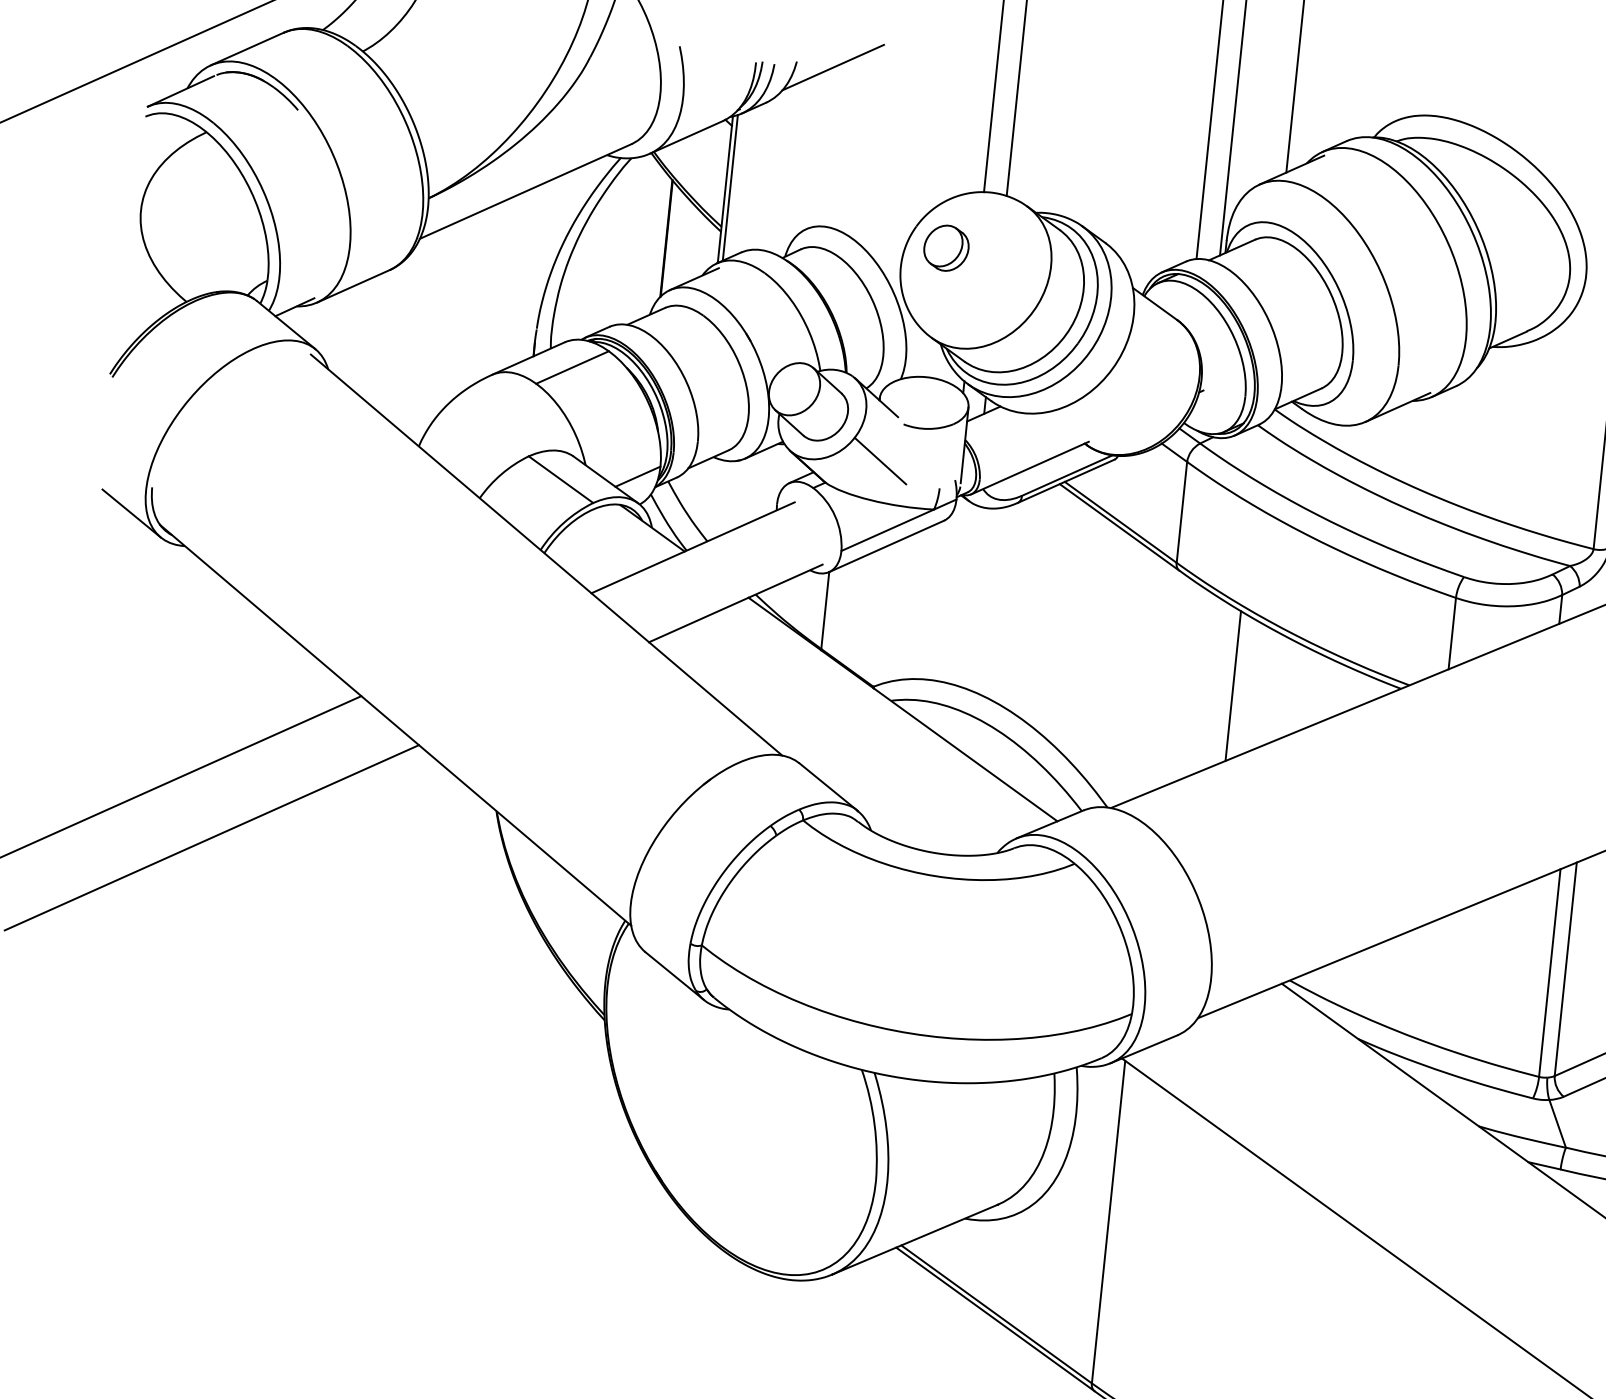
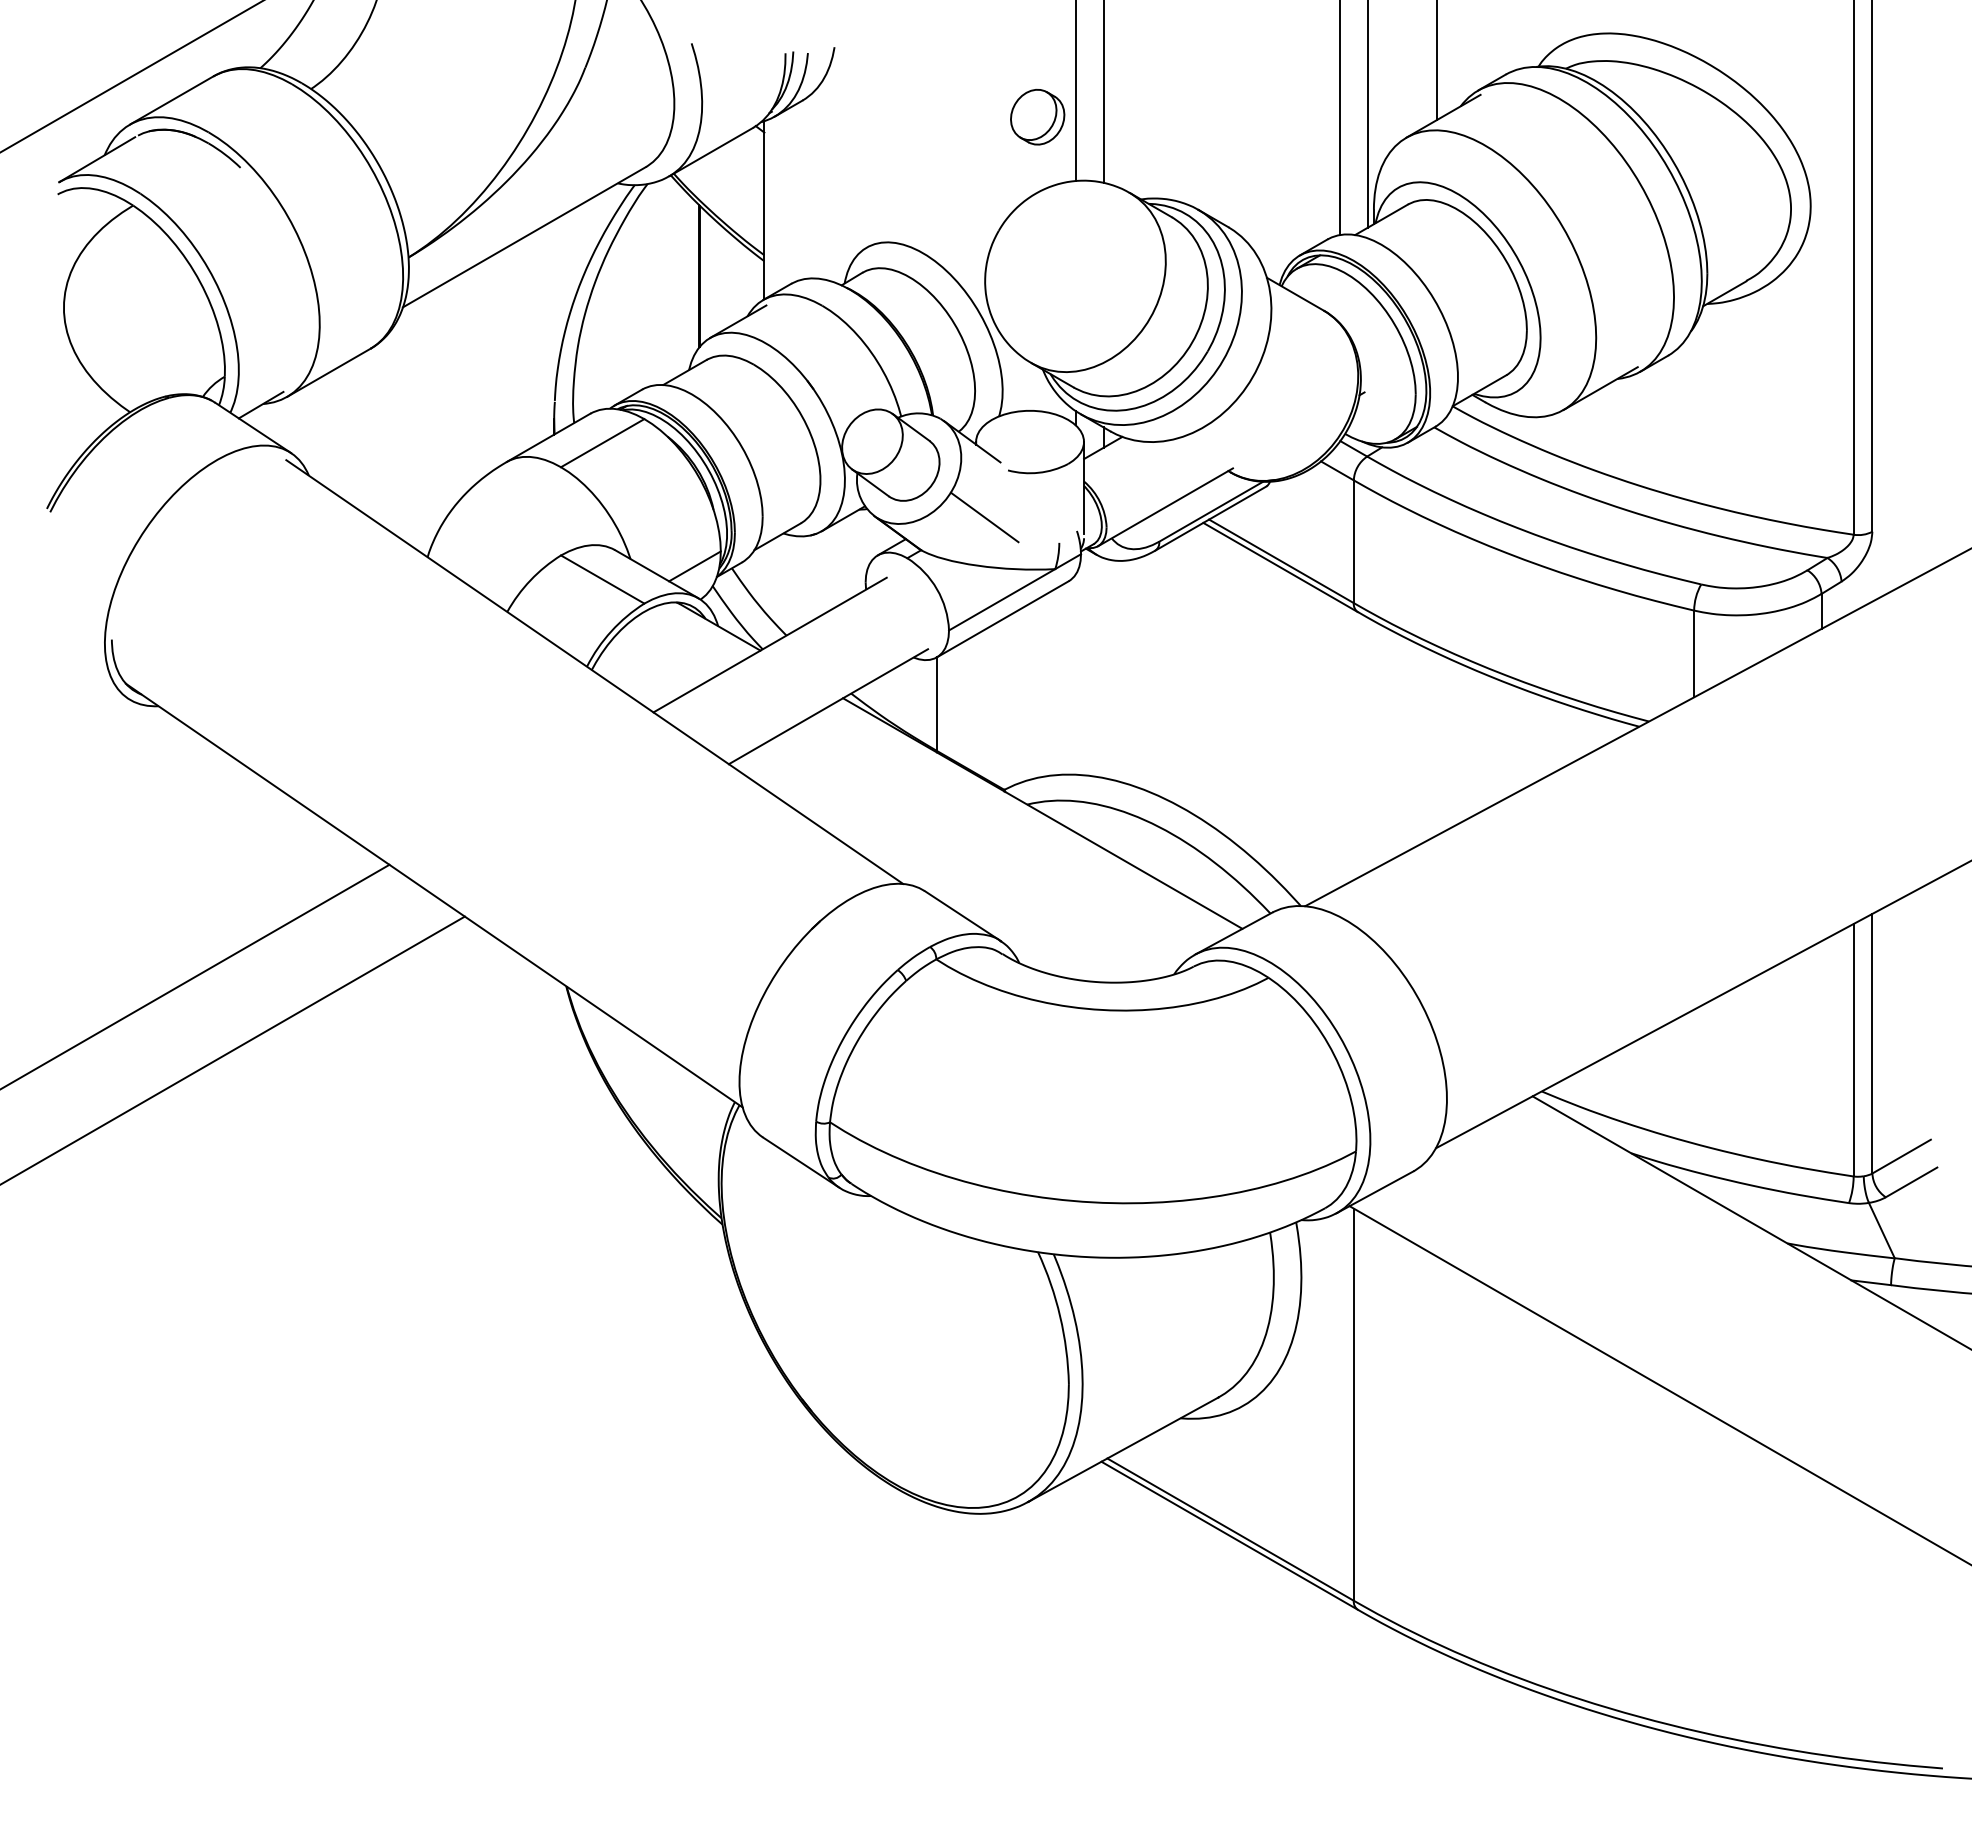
line: (832, 67) -> (878, 49), removed
line: (730, 187) -> (770, 207), removed
part: (946, 247) -> (1037, 116), moved
line: (131, 513) -> (90, 673), removed
line: (1233, 686) -> (1437, 744), removed

